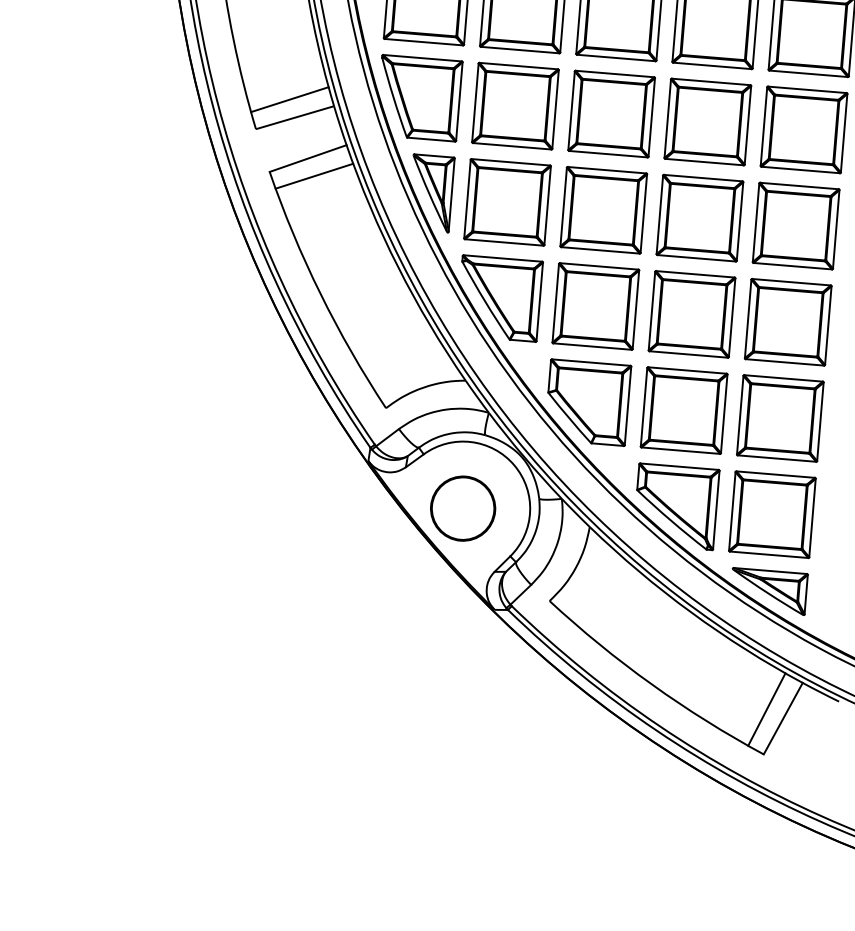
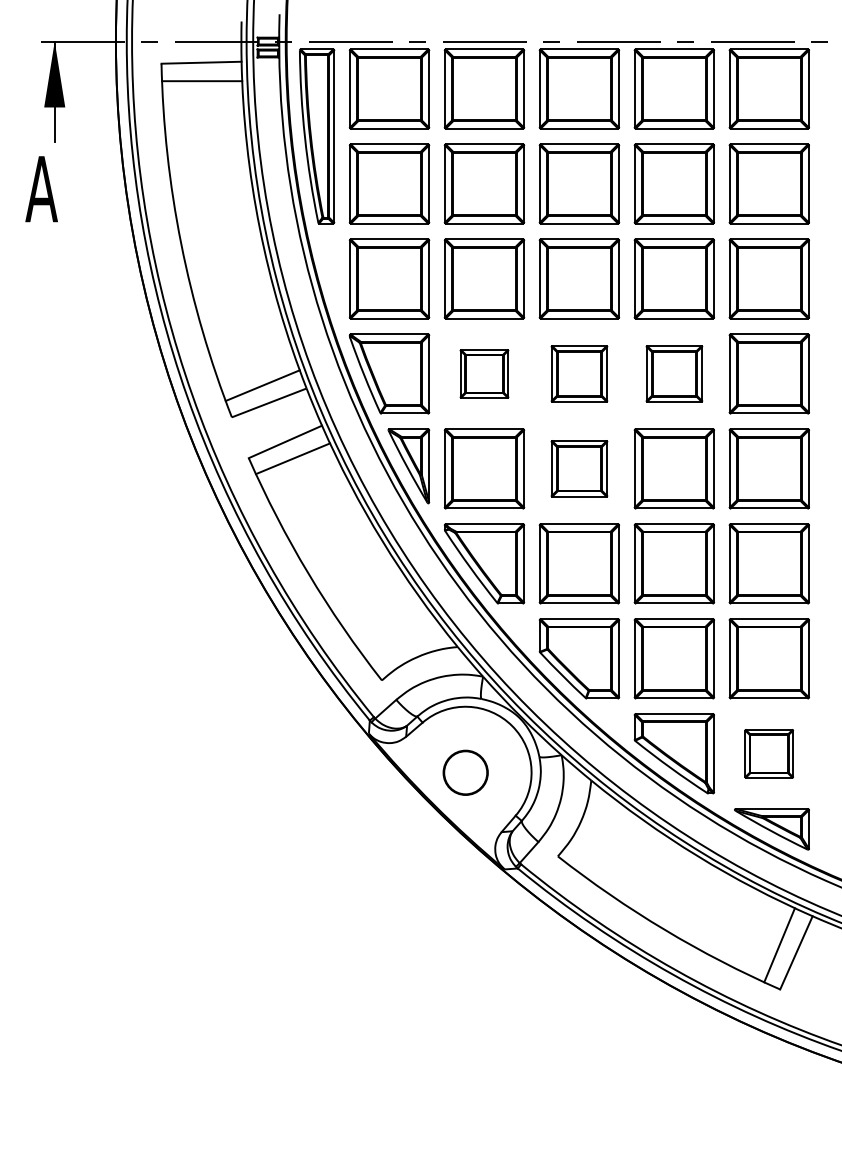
part: (515, 105) -> (484, 373), size x0.6
part: (611, 113) -> (579, 373), size x0.7
part: (707, 121) -> (674, 373), size x0.7
part: (603, 209) -> (579, 468), size x0.7
circle: (463, 508) -> (465, 772), size x0.7
part: (771, 514) -> (768, 753), size x0.6

